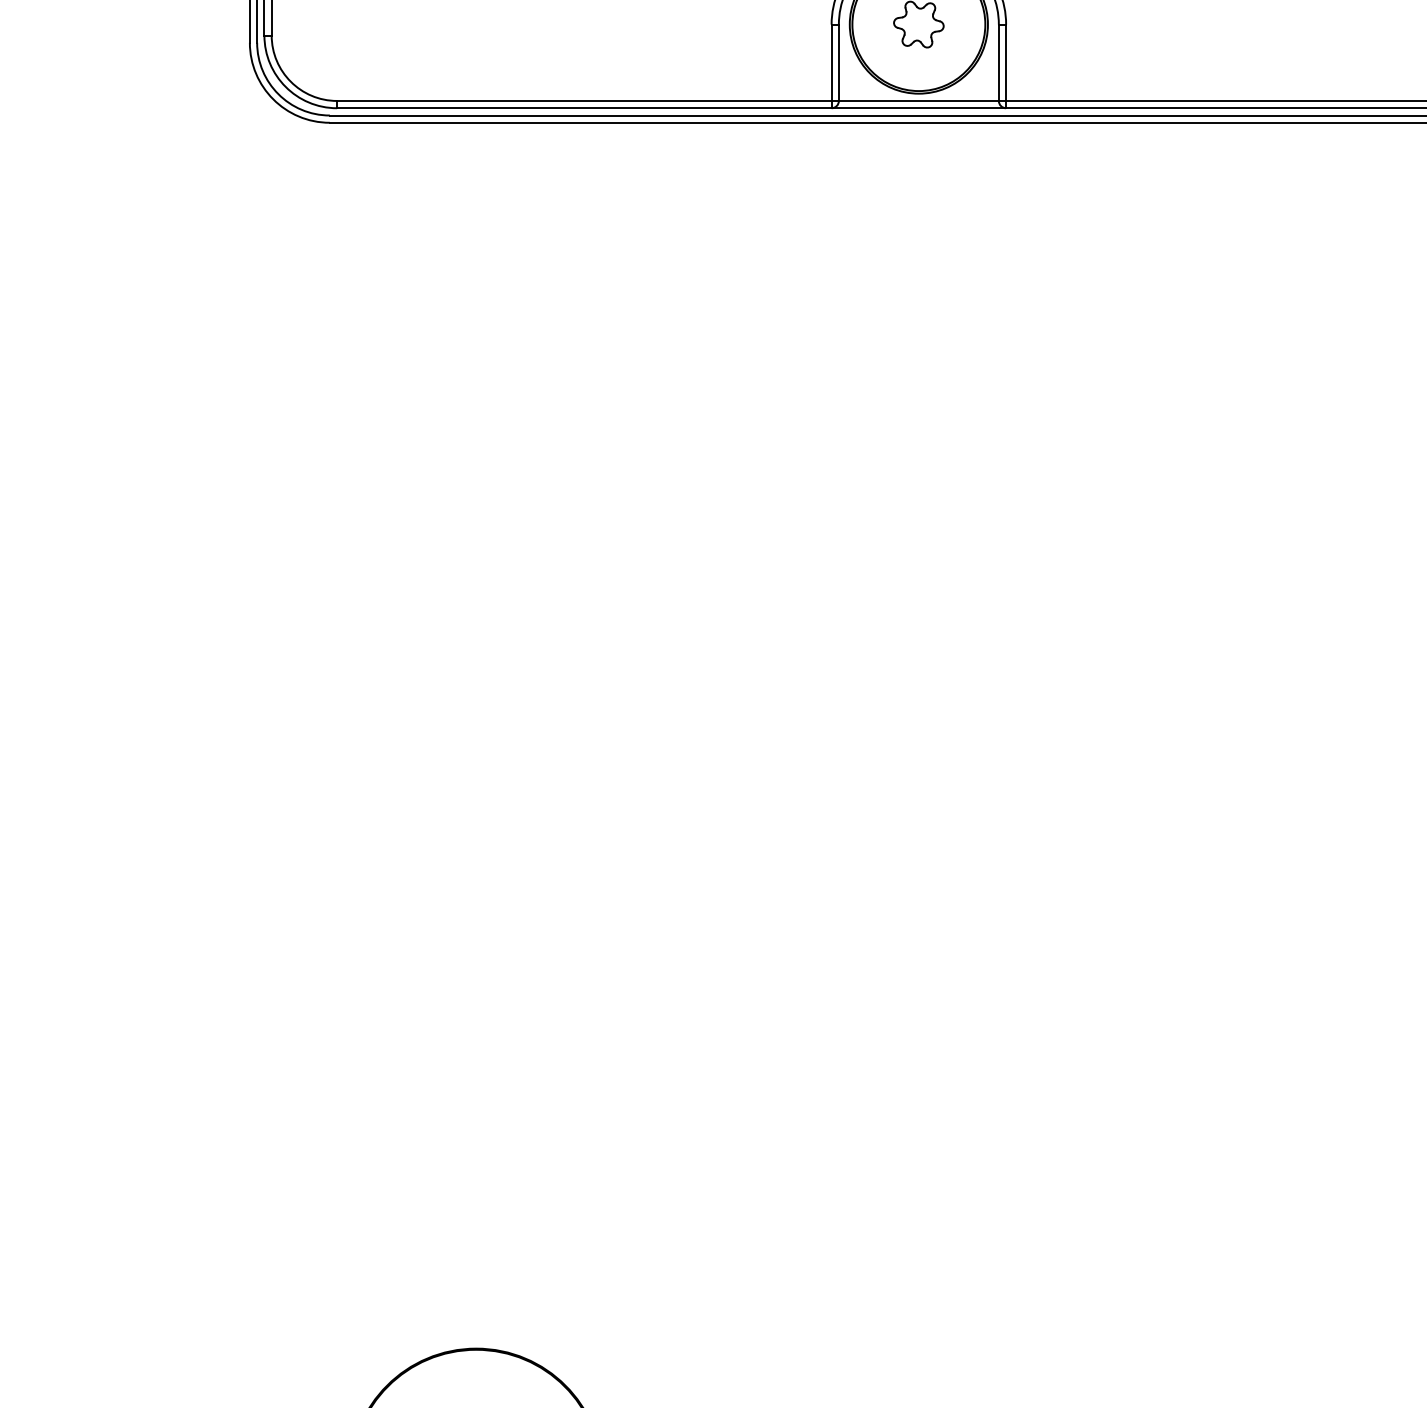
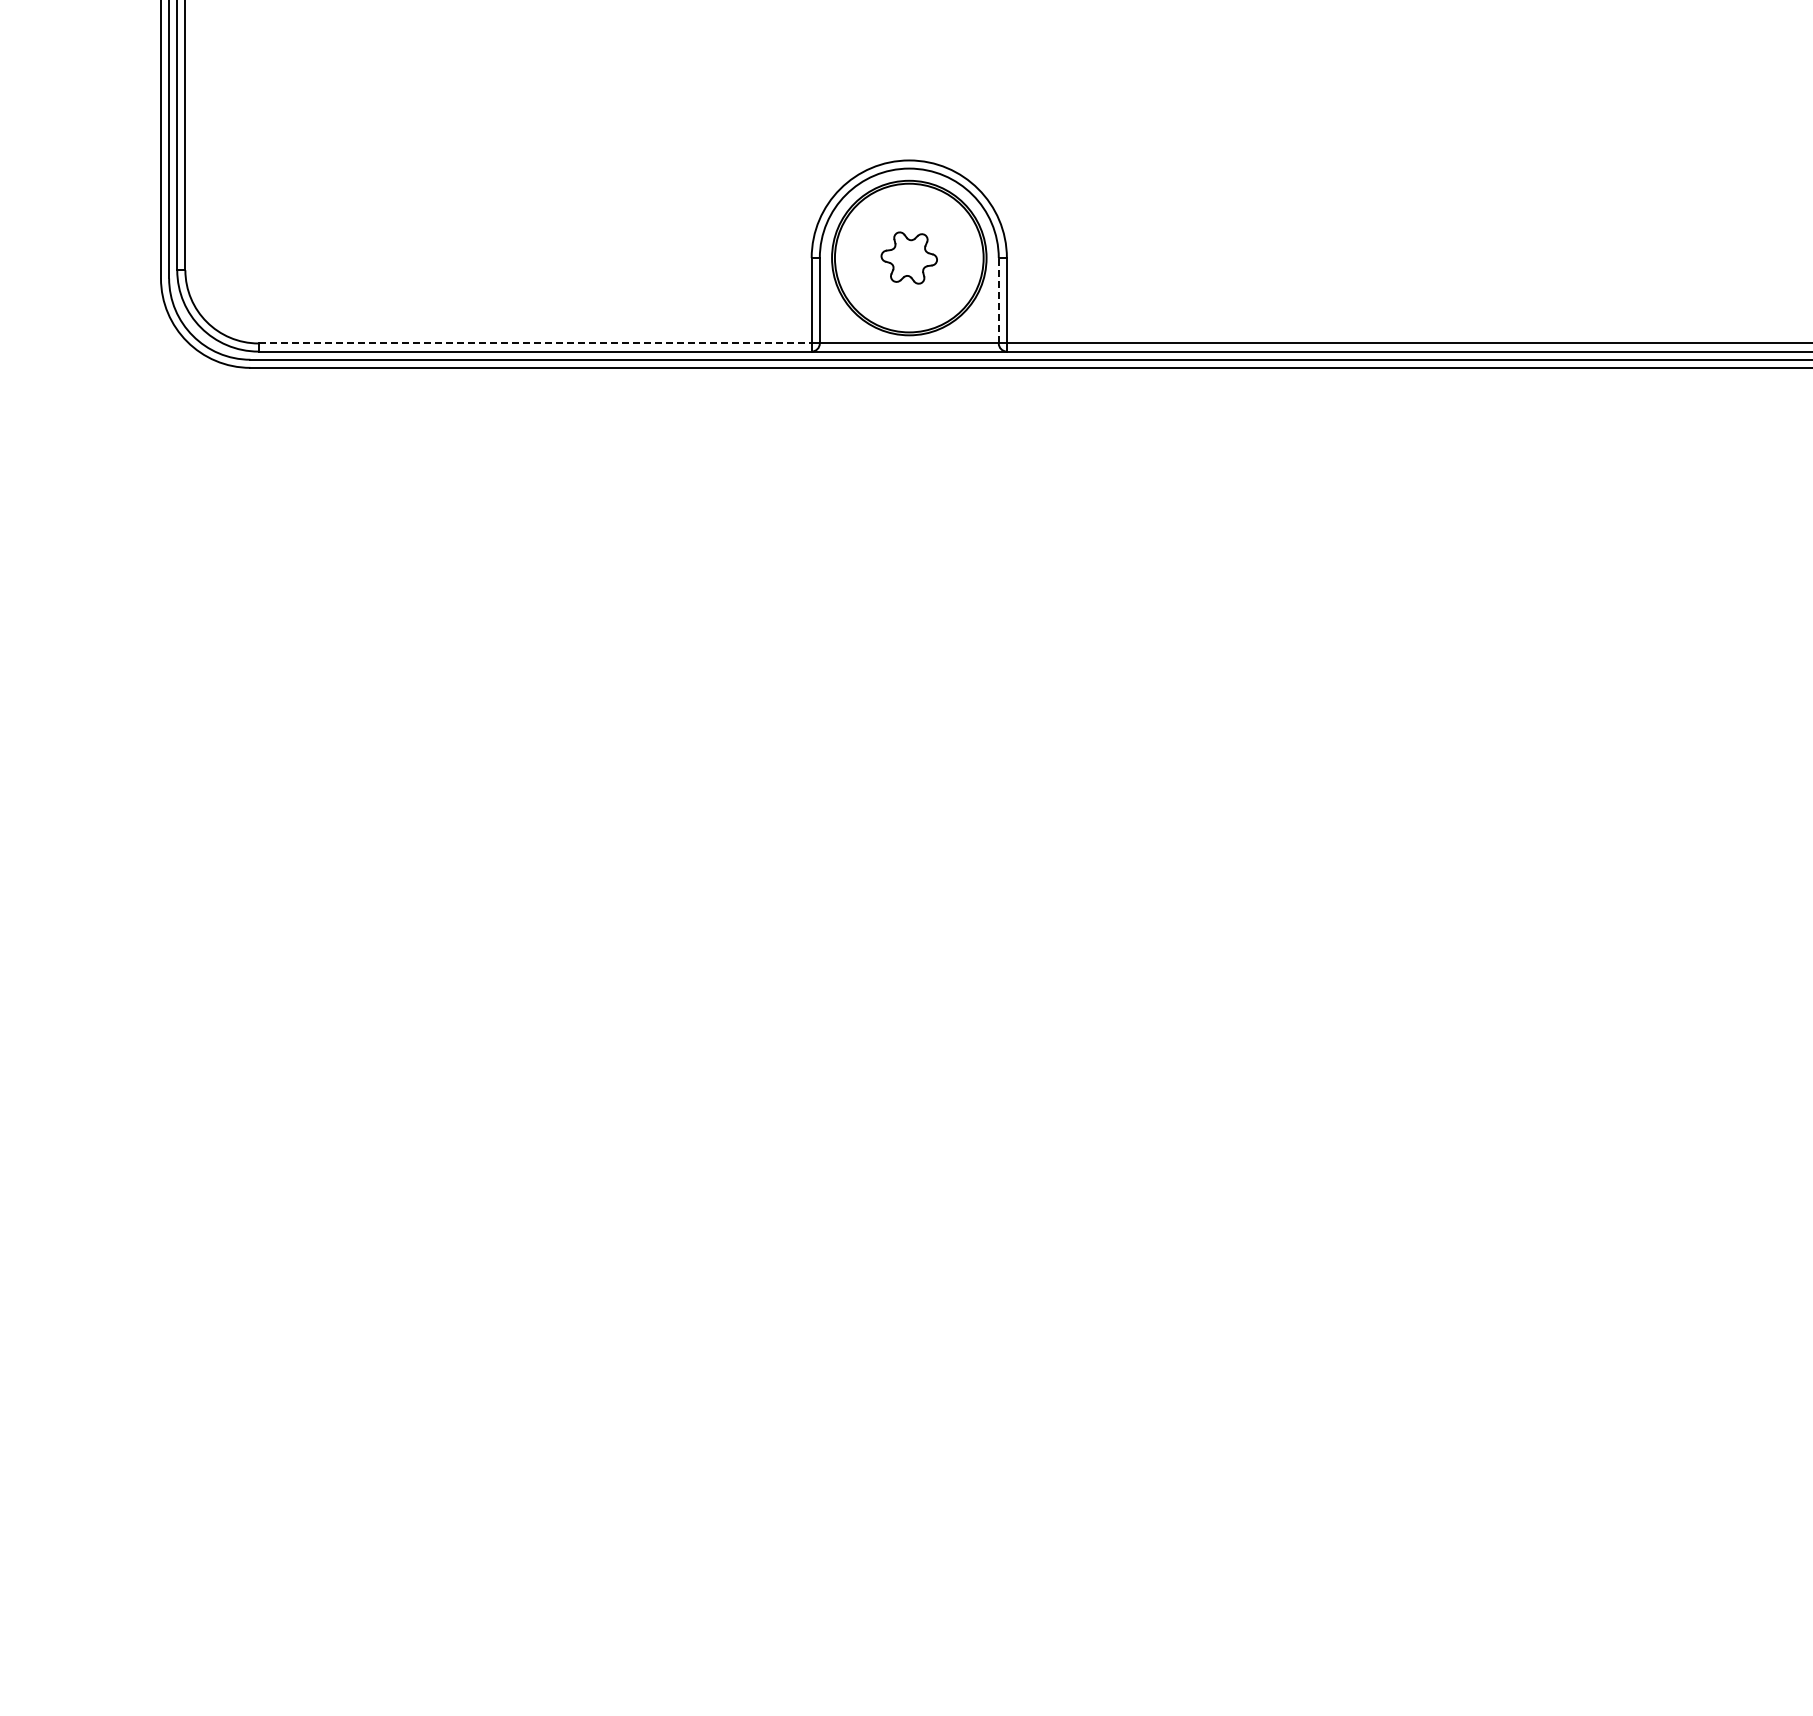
line: (998, 62) -> (998, 300), solid -> dashed
line: (584, 100) -> (535, 343), solid -> dashed

